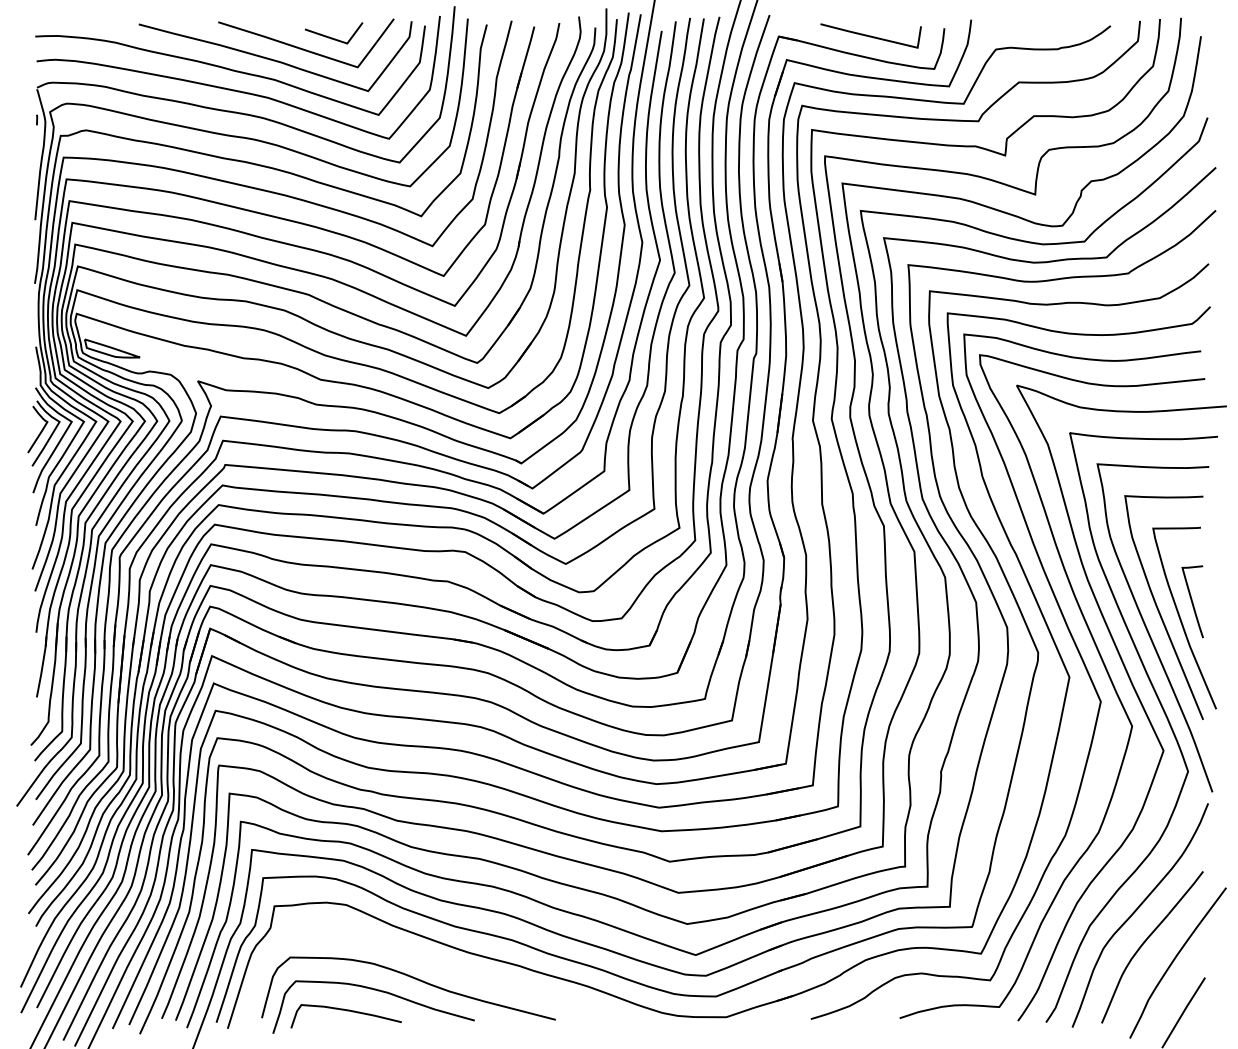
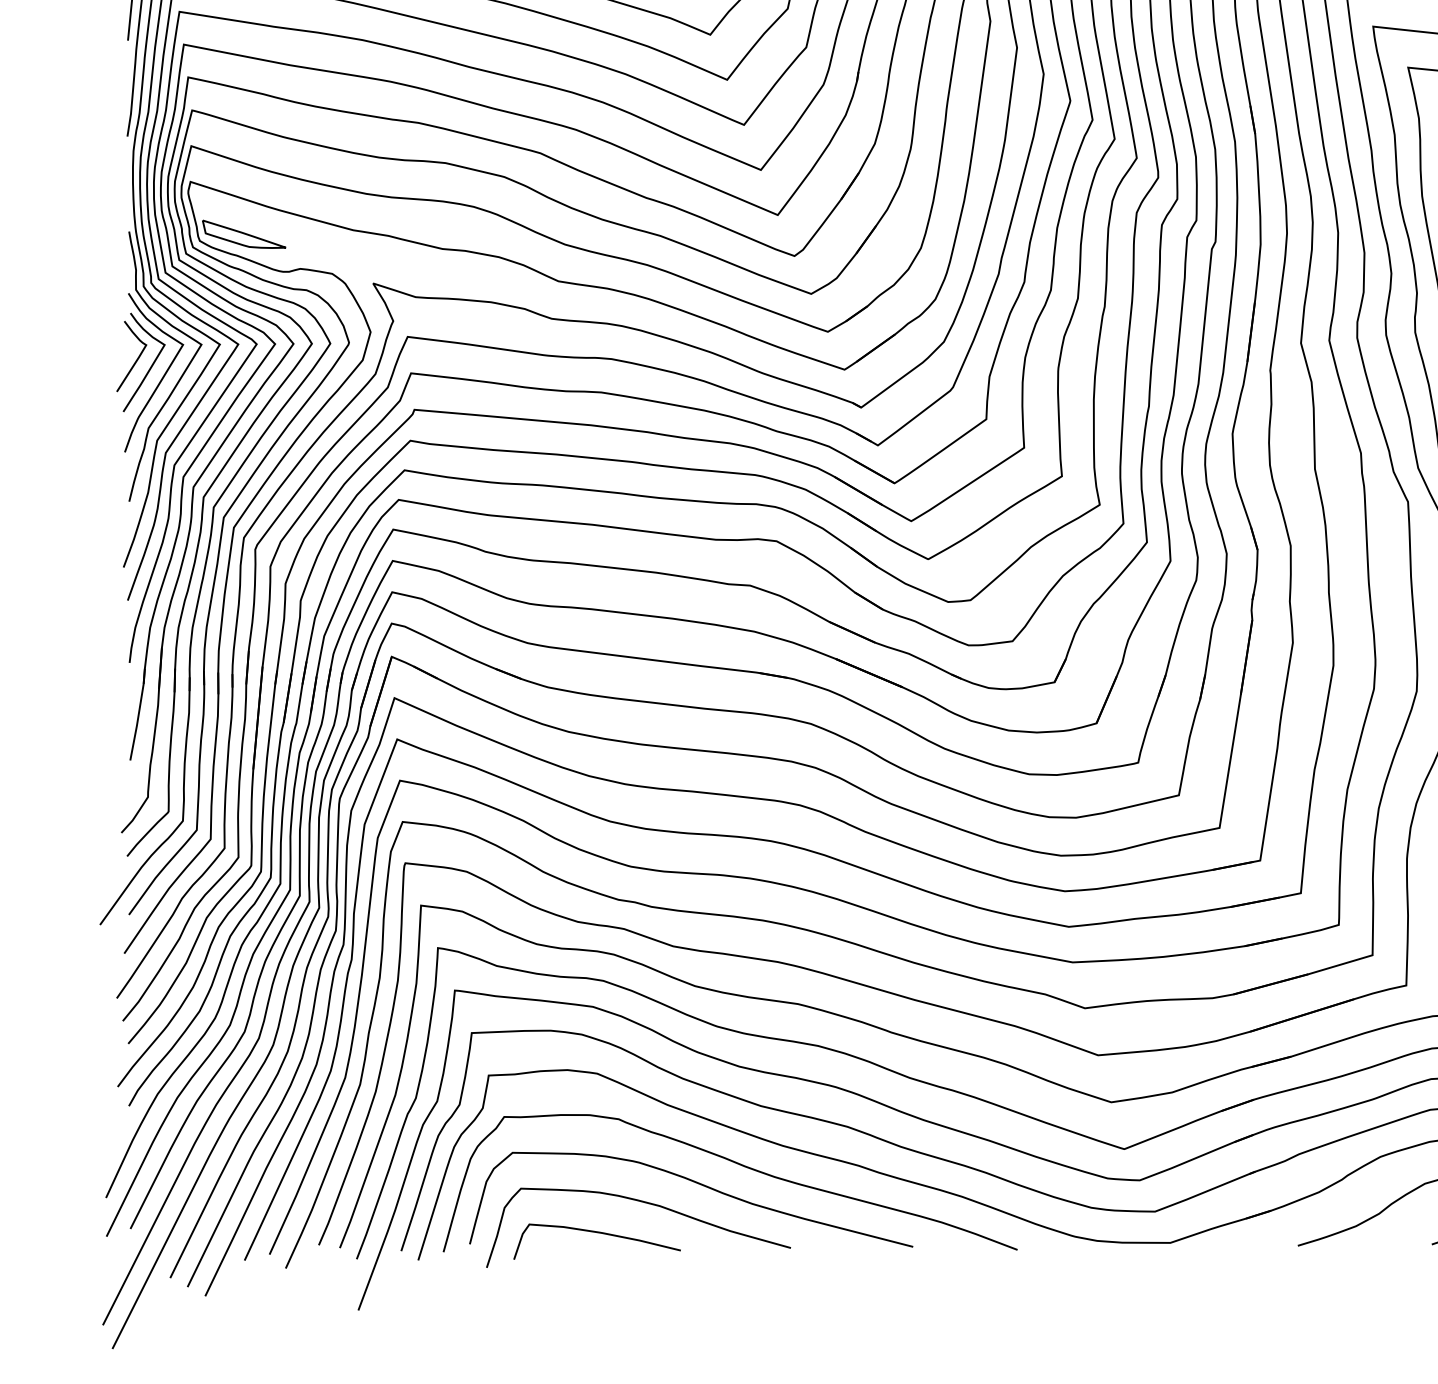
curve: (438, 965) -> (736, 1164), added

